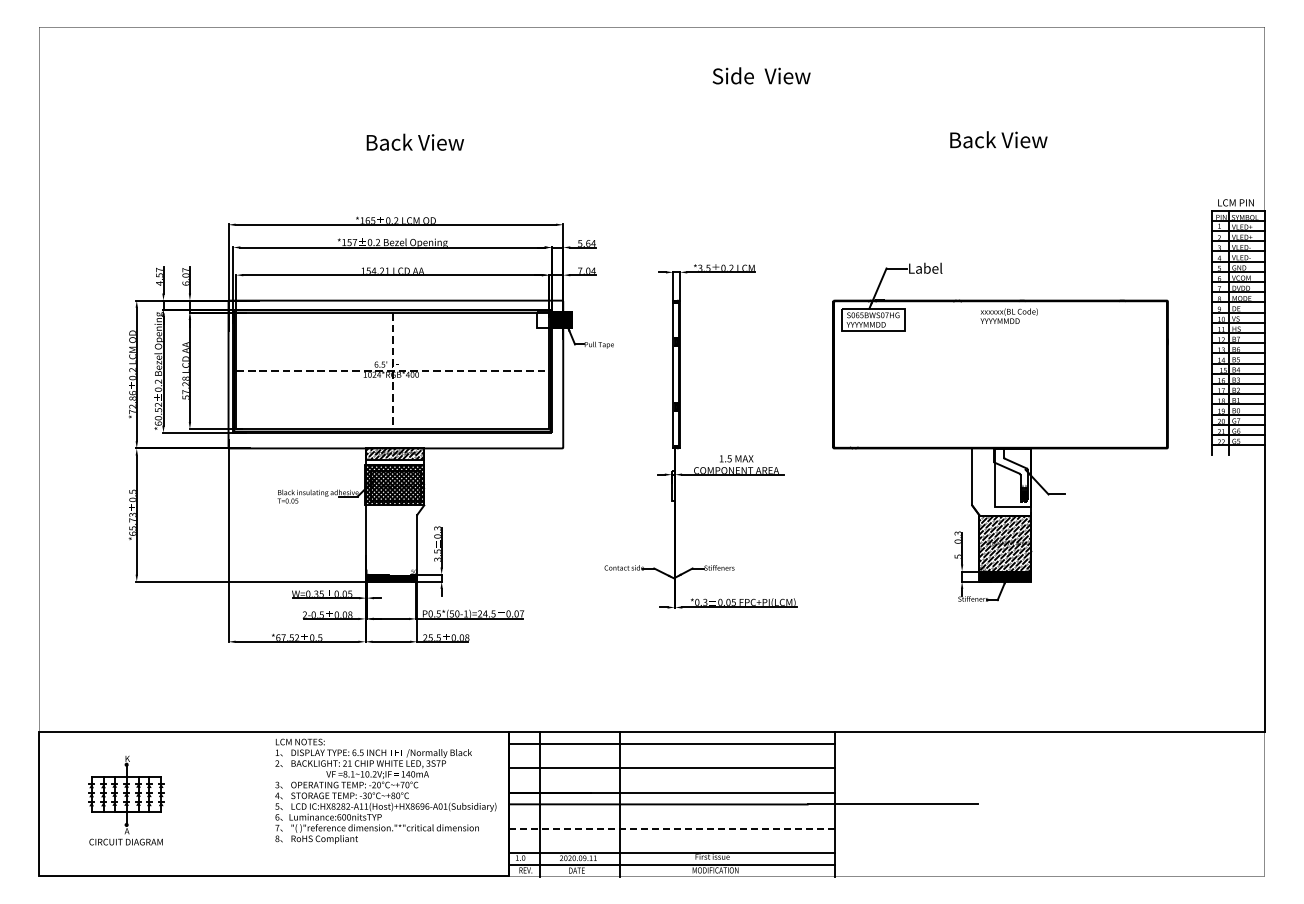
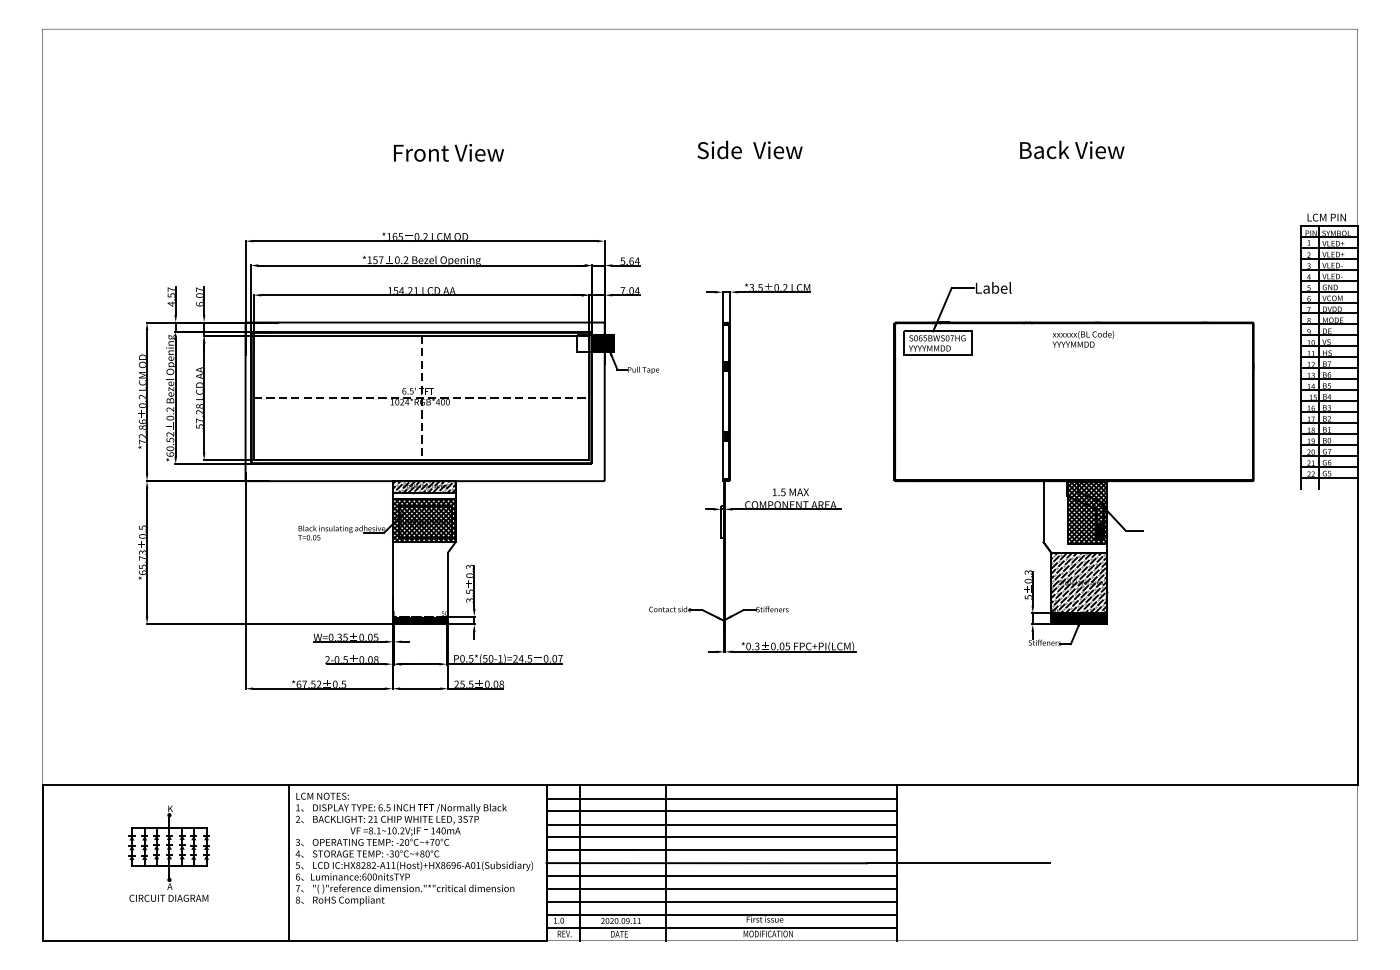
text: (761, 75) -> (749, 149), moved
text: (418, 141) -> (449, 151), Back View -> Front View
hatch: (1012, 478) -> (1086, 513), added
line: (671, 756) -> (720, 811), added
line: (671, 780) -> (720, 837), added
part: (126, 800) -> (169, 853), moved
line: (268, 803) -> (288, 862), added
line: (671, 816) -> (720, 876), added
line: (672, 828) -> (722, 889), dashed -> solid
line: (671, 840) -> (720, 901), added

